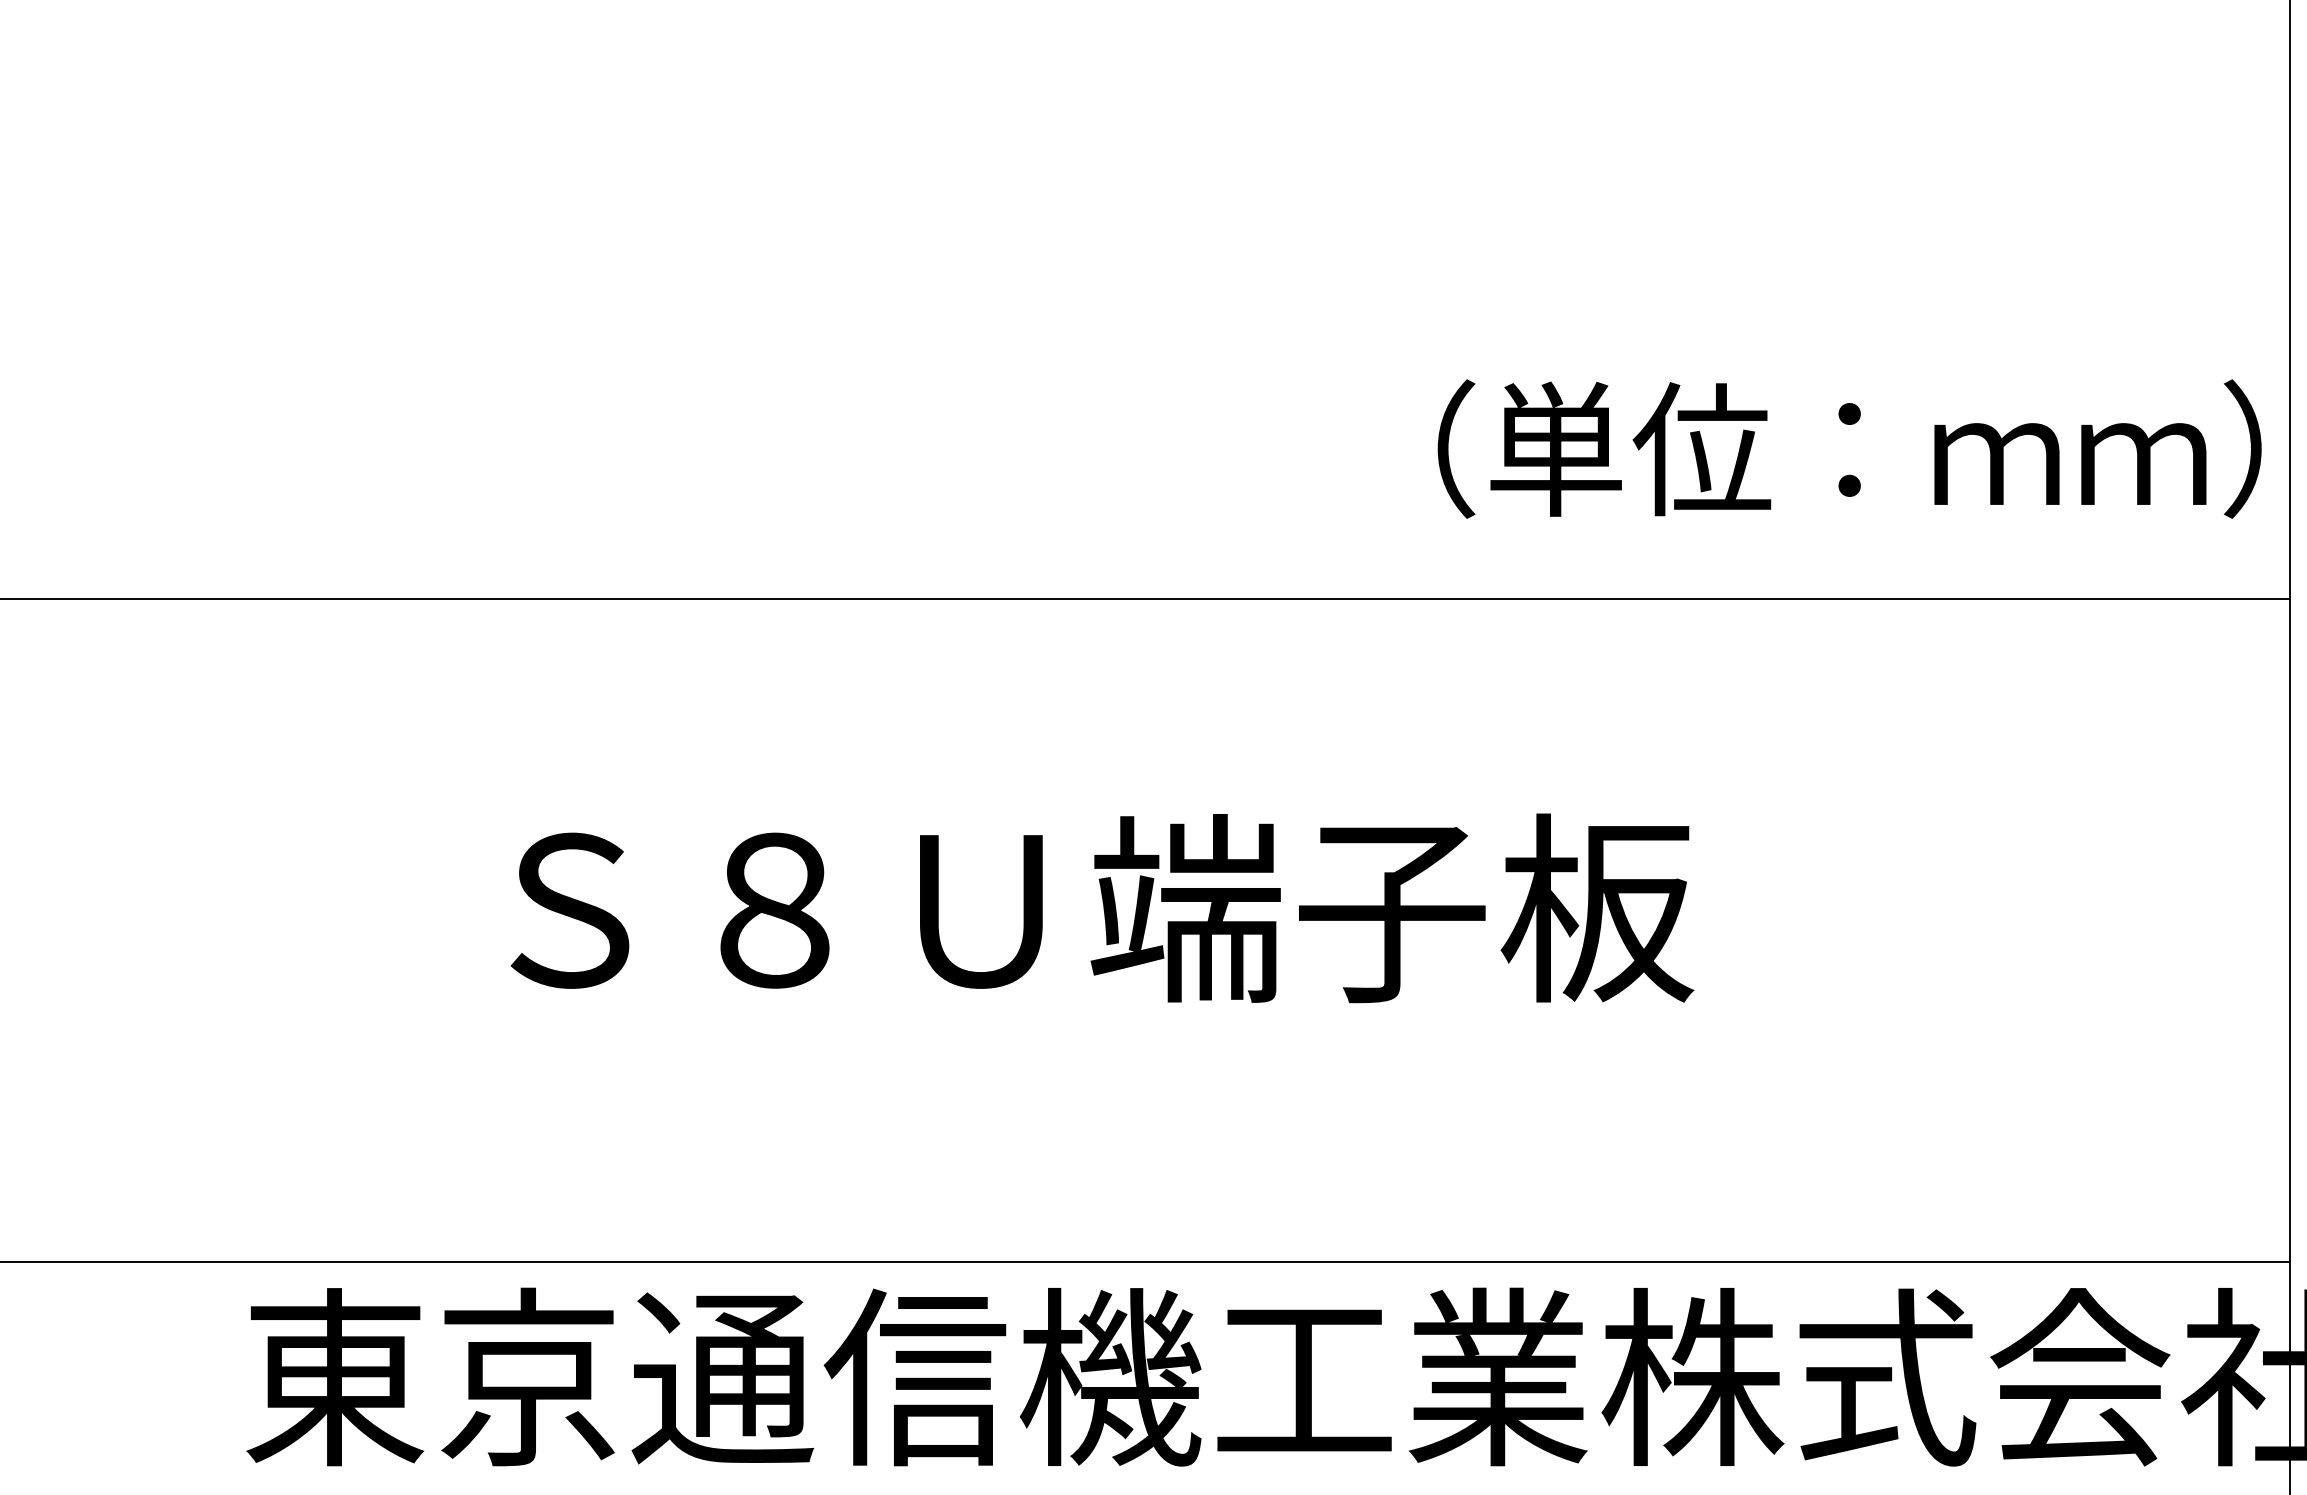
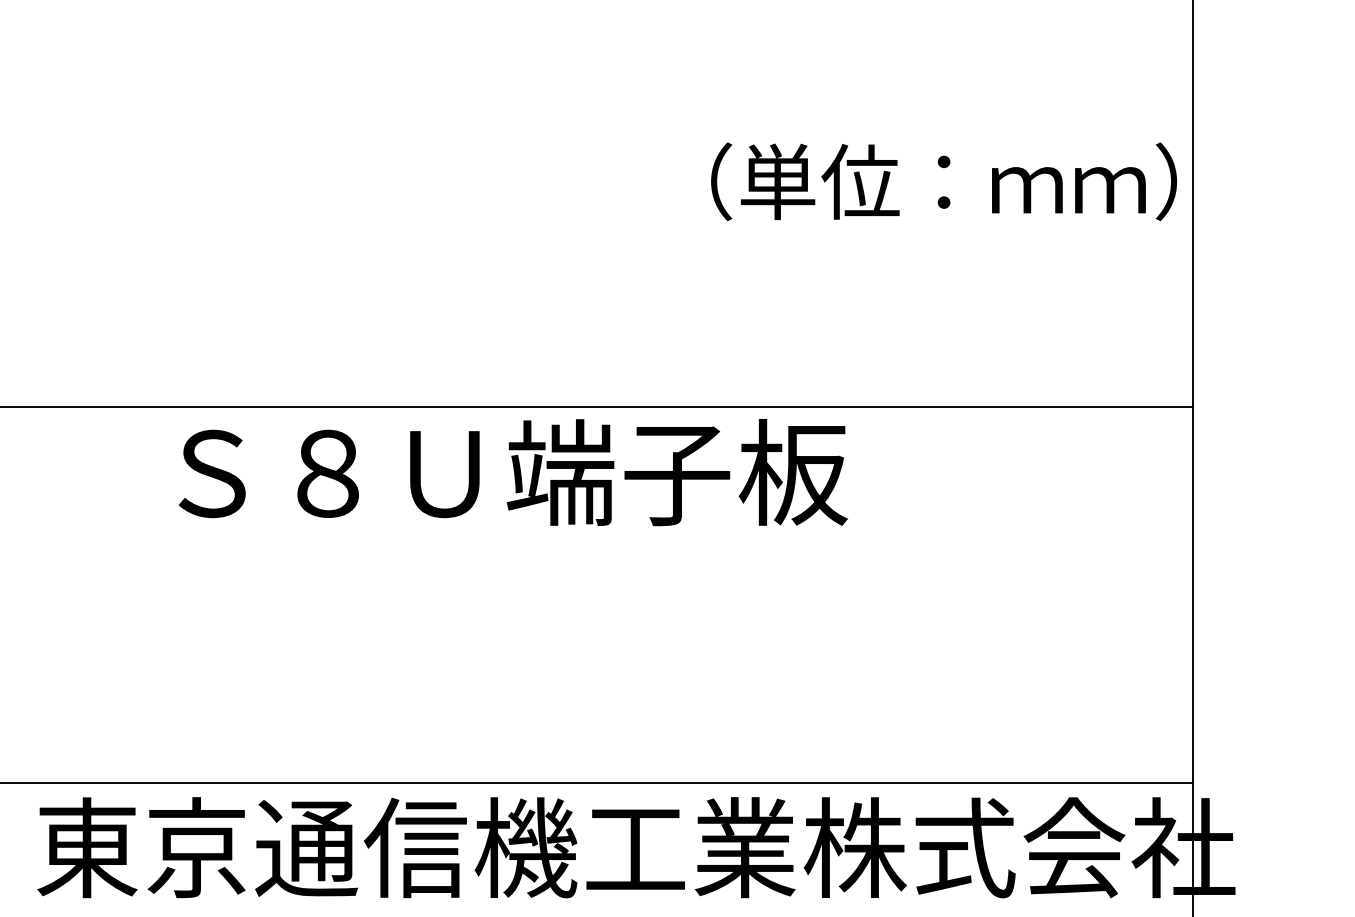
text: (1848, 448) -> (943, 181), moved
text: (1100, 908) -> (512, 472), moved

